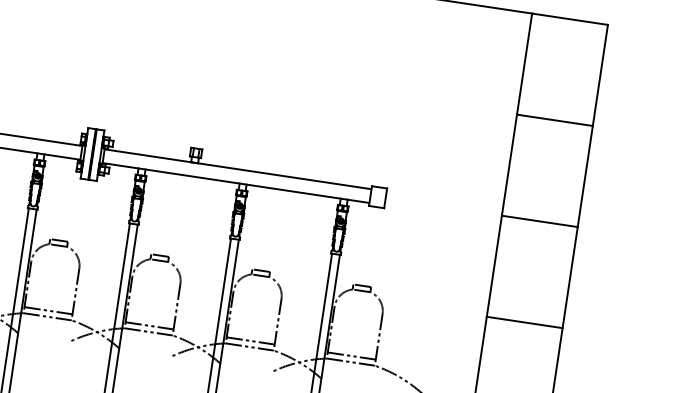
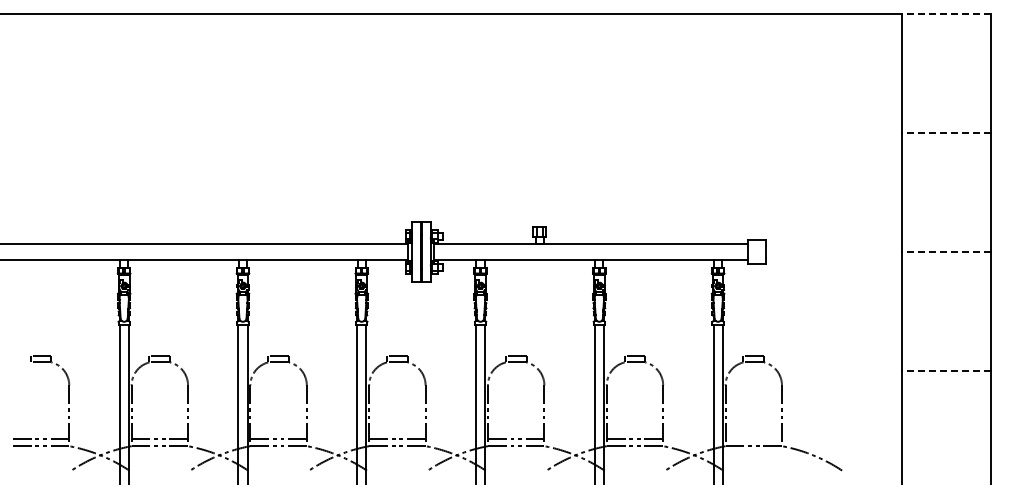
line: (569, 19) -> (946, 14), solid -> dashed
line: (554, 120) -> (946, 133), solid -> dashed
line: (539, 220) -> (946, 251), solid -> dashed
line: (524, 322) -> (946, 370), solid -> dashed
line: (351, 356) -> (753, 439), removed

